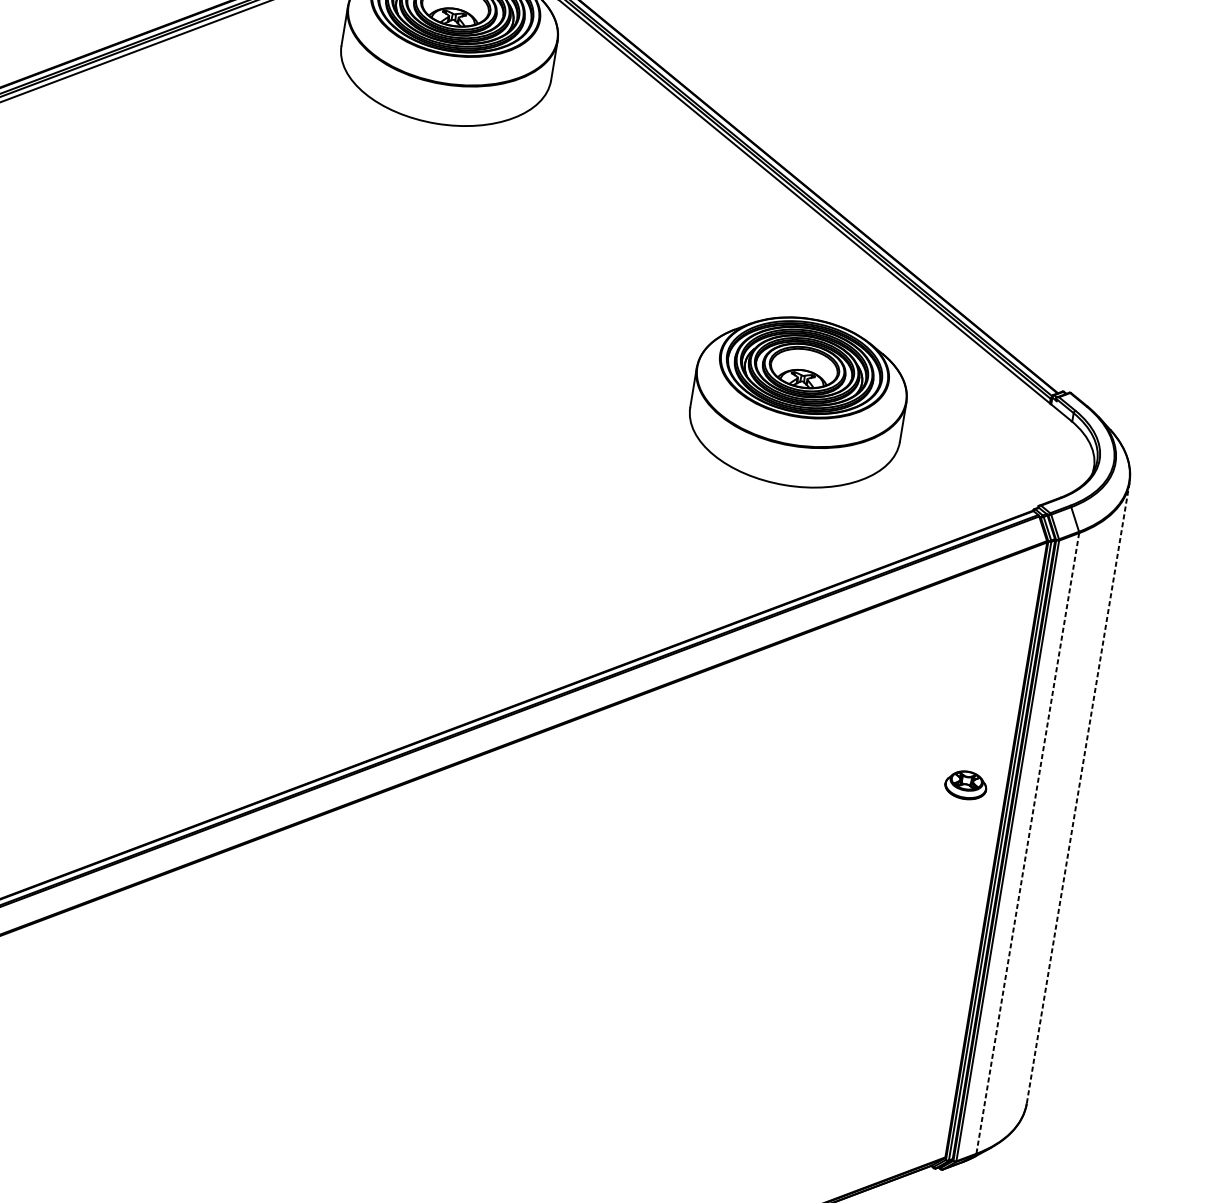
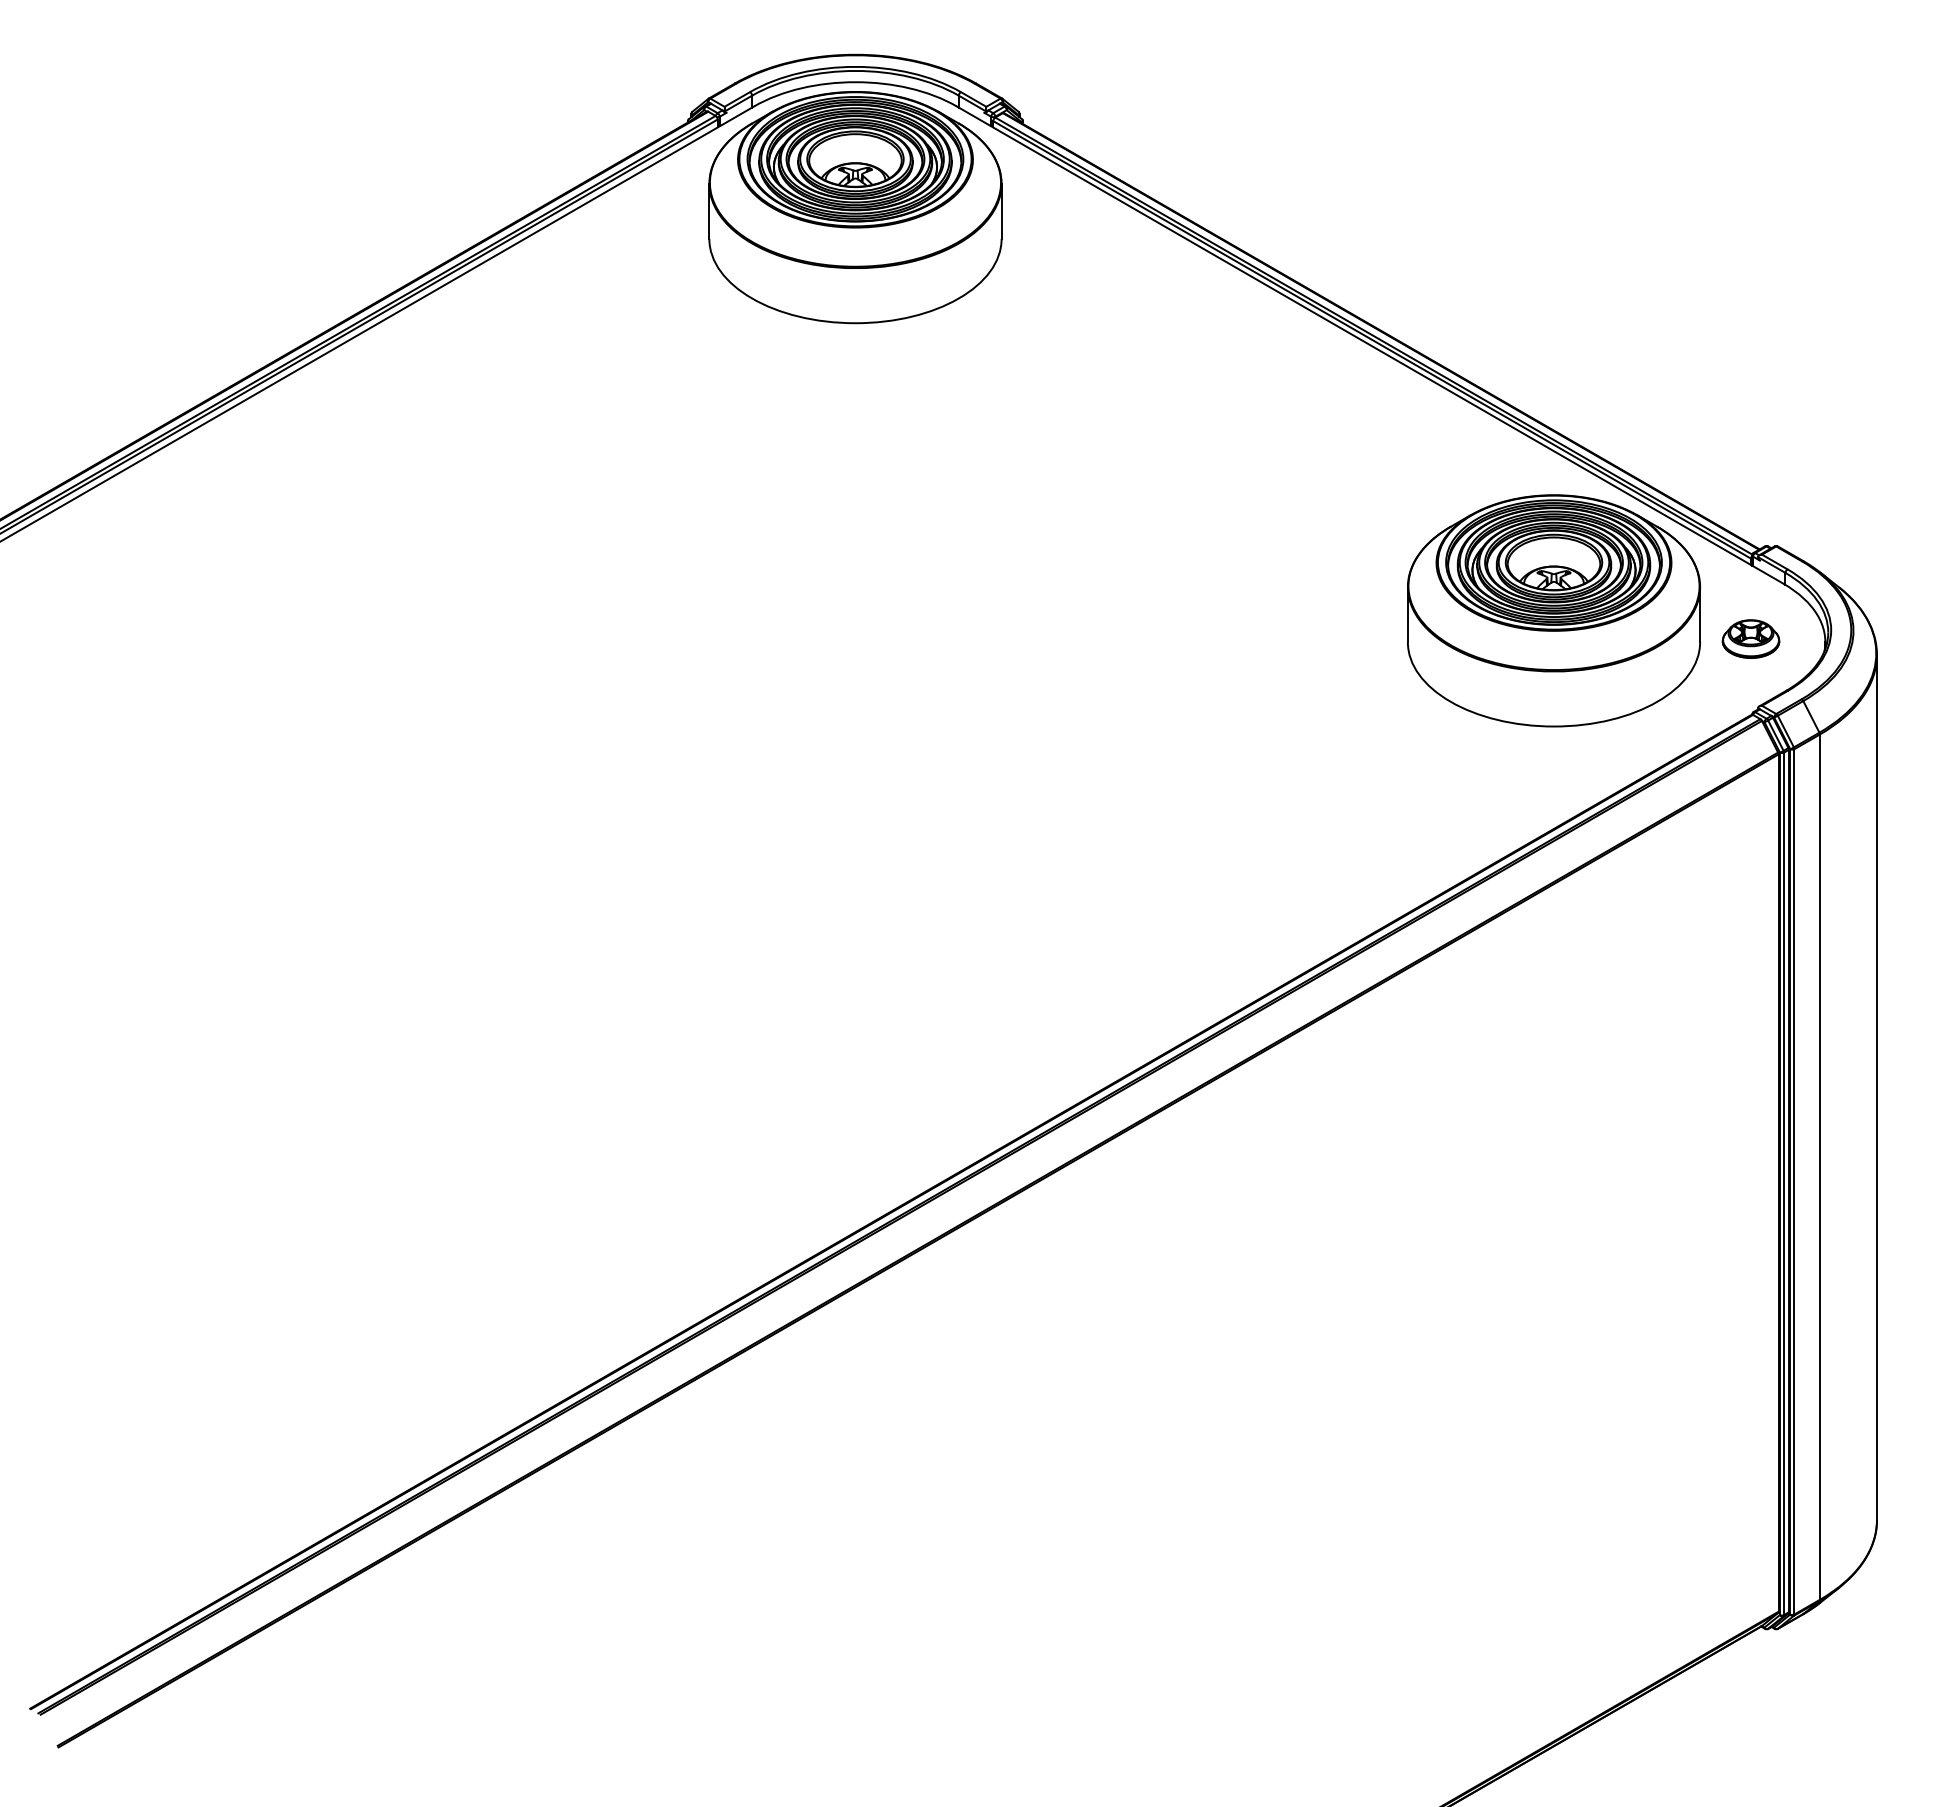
part: (798, 401) -> (1553, 610), moved
part: (965, 784) -> (1750, 638), moved
line: (1077, 793) -> (1876, 1087), dashed -> solid
line: (1027, 843) -> (1819, 1167), dashed -> solid

